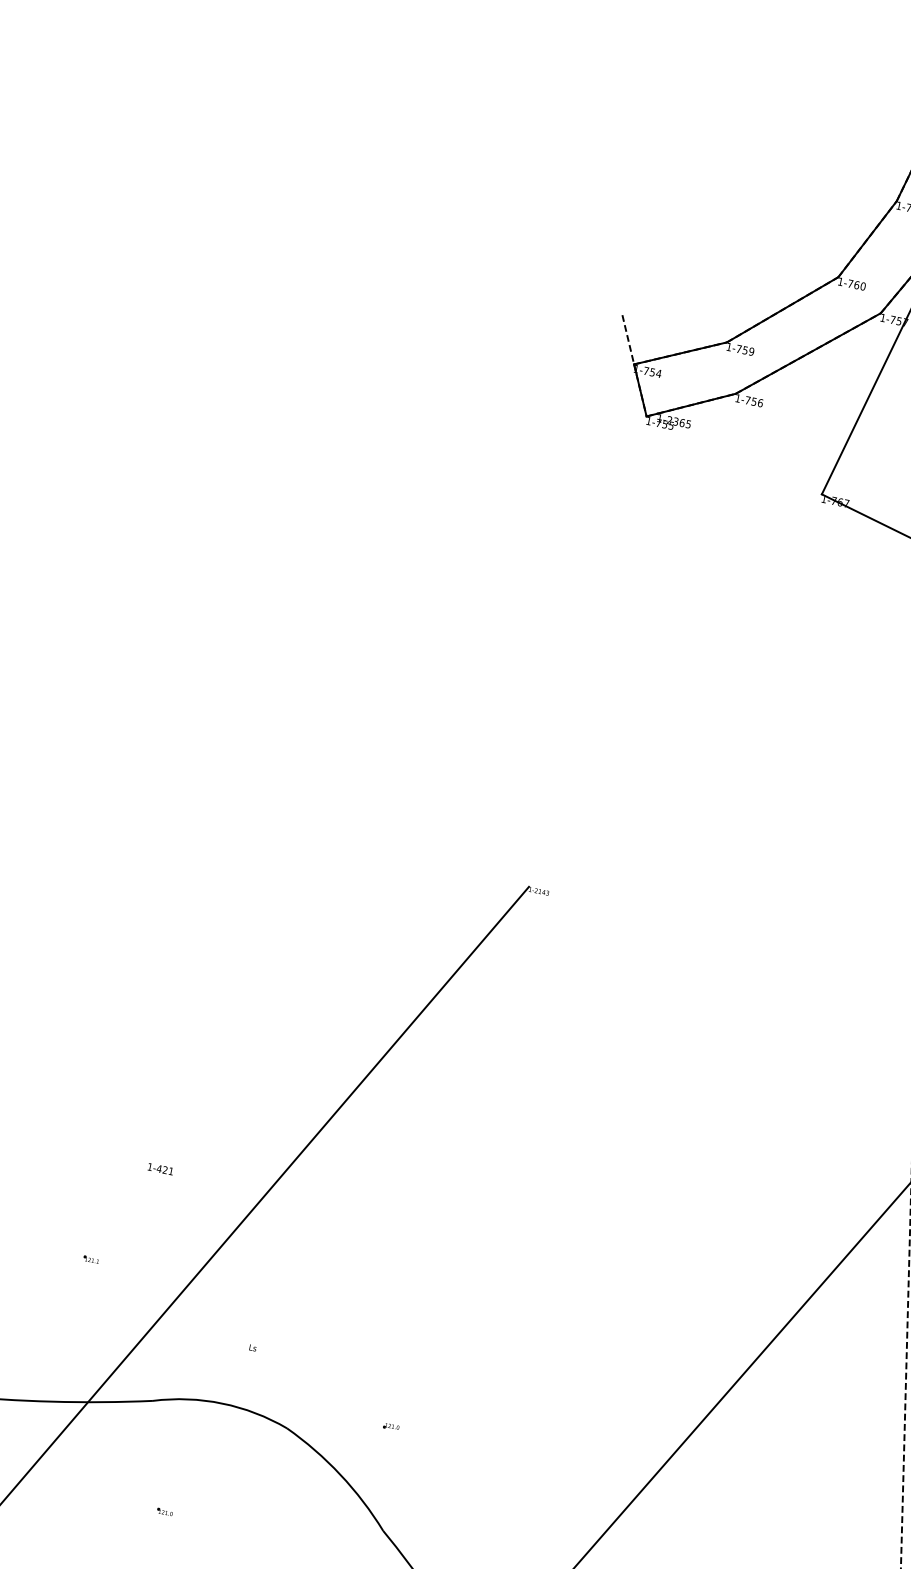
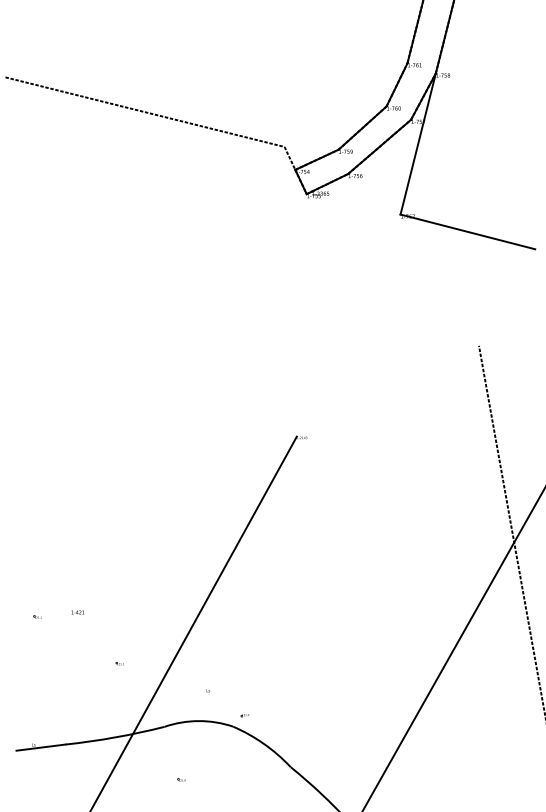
line: (362, 189) -> (144, 111), added
text: (159, 1169) -> (77, 612), moved
part: (389, 1426) -> (244, 715), moved

